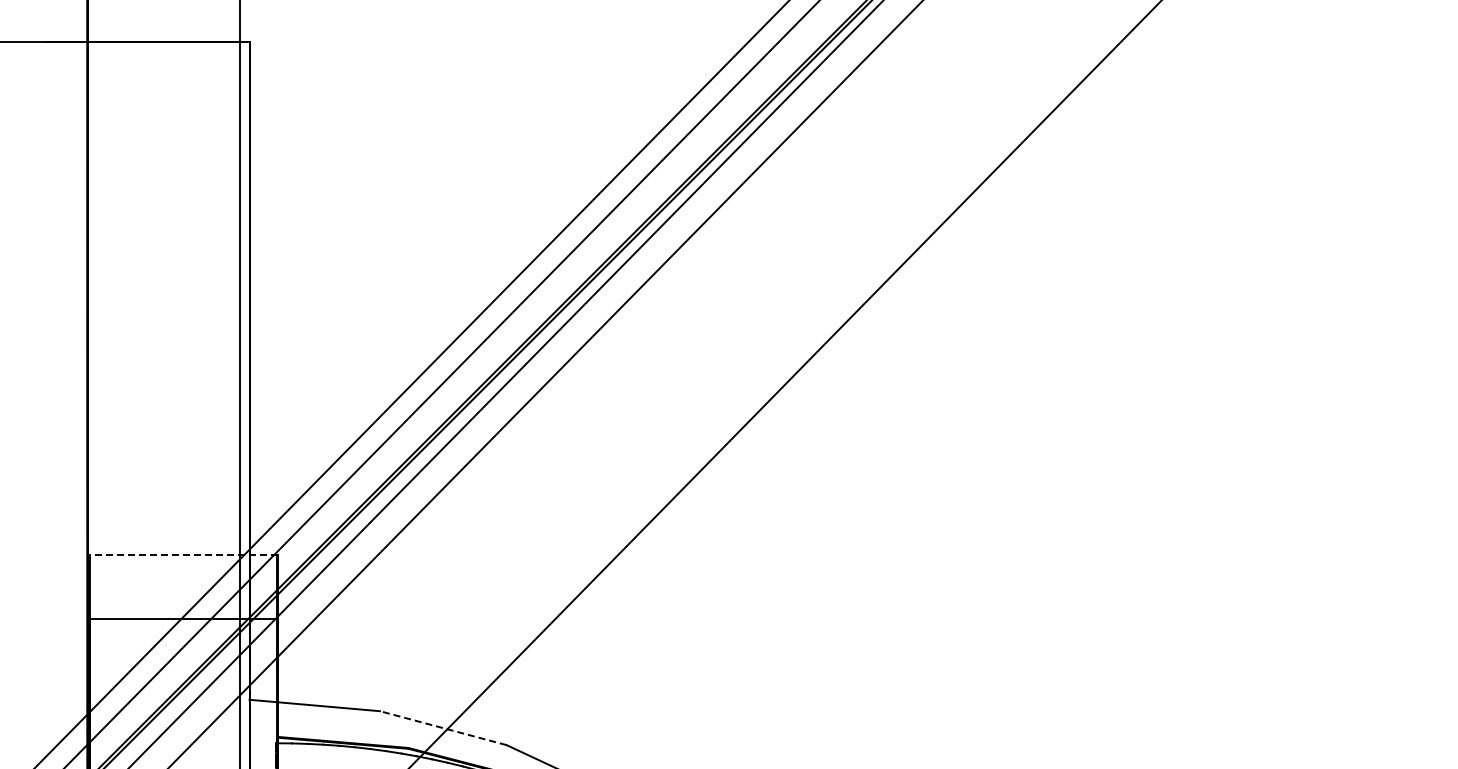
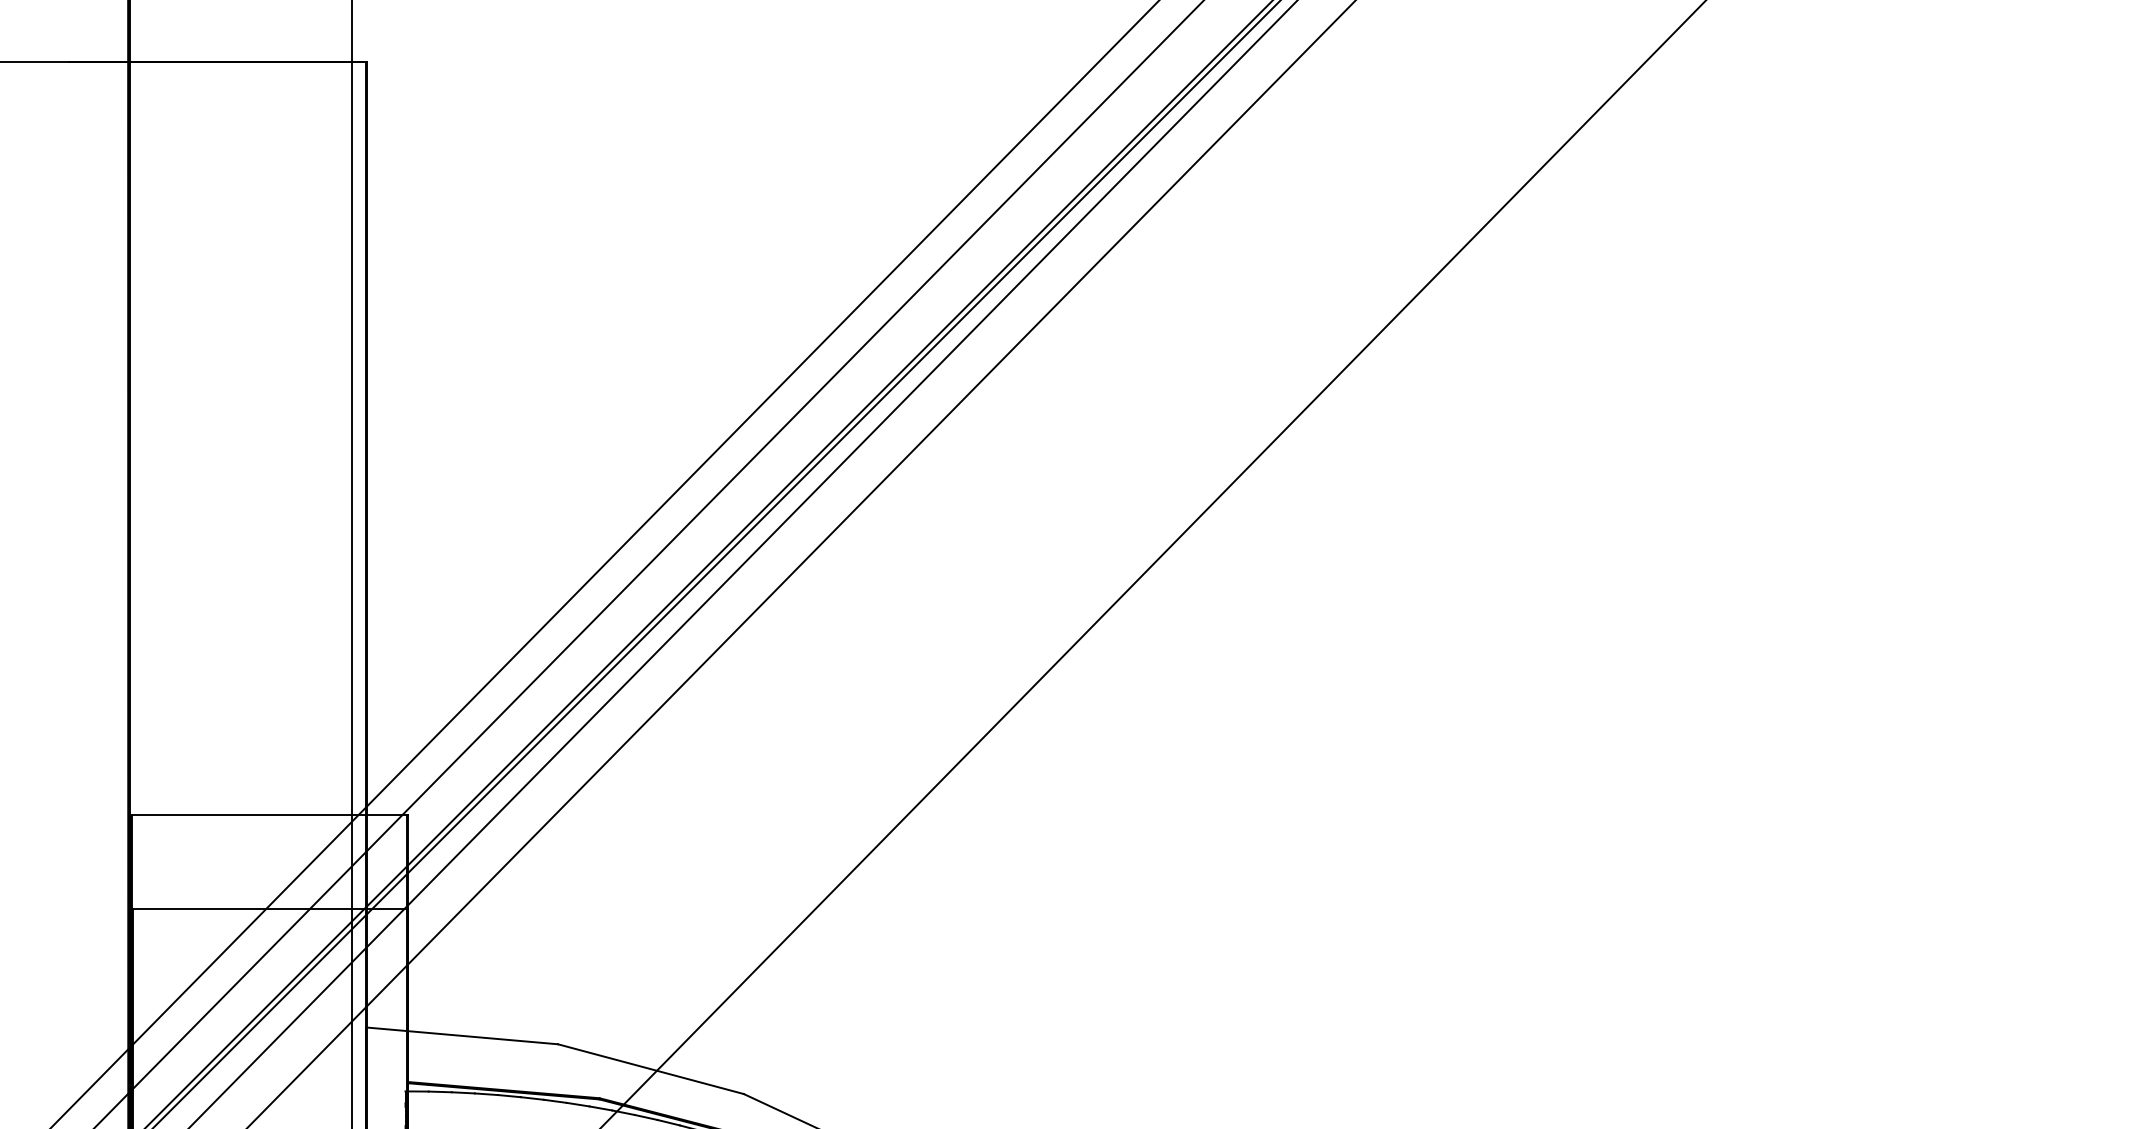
line: (183, 555) -> (269, 815), dashed -> solid
line: (443, 728) -> (651, 1069), dashed -> solid

